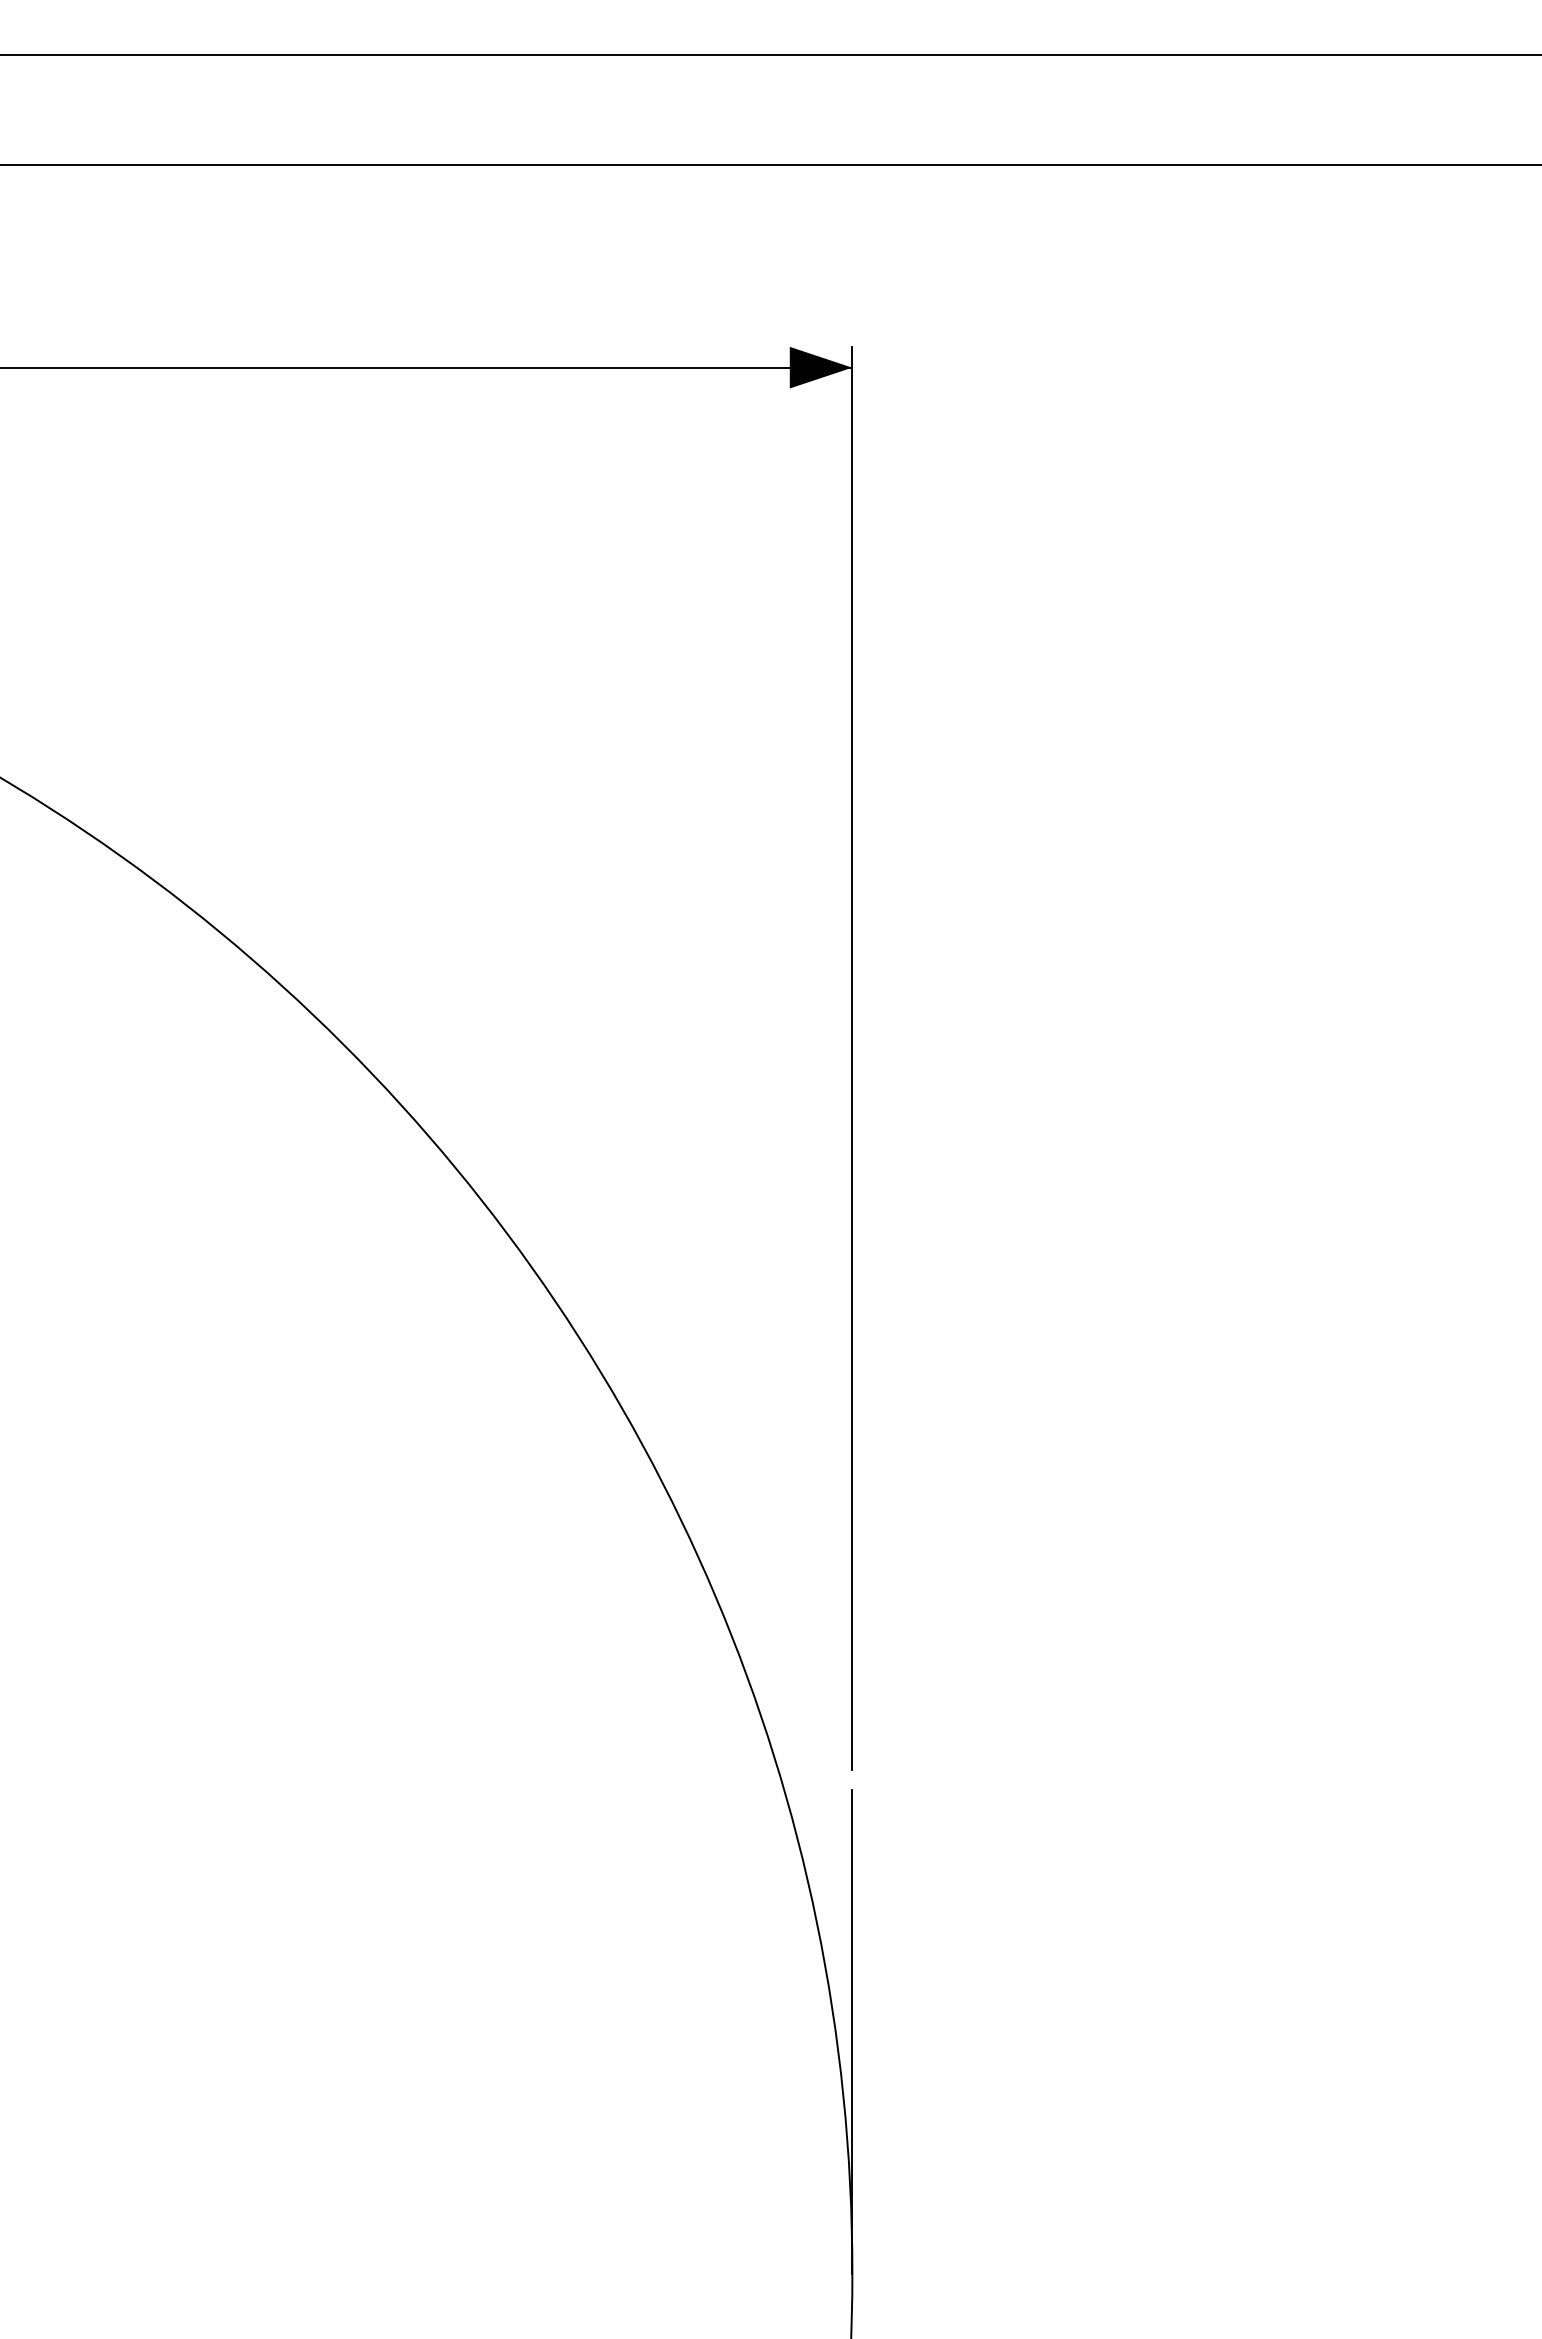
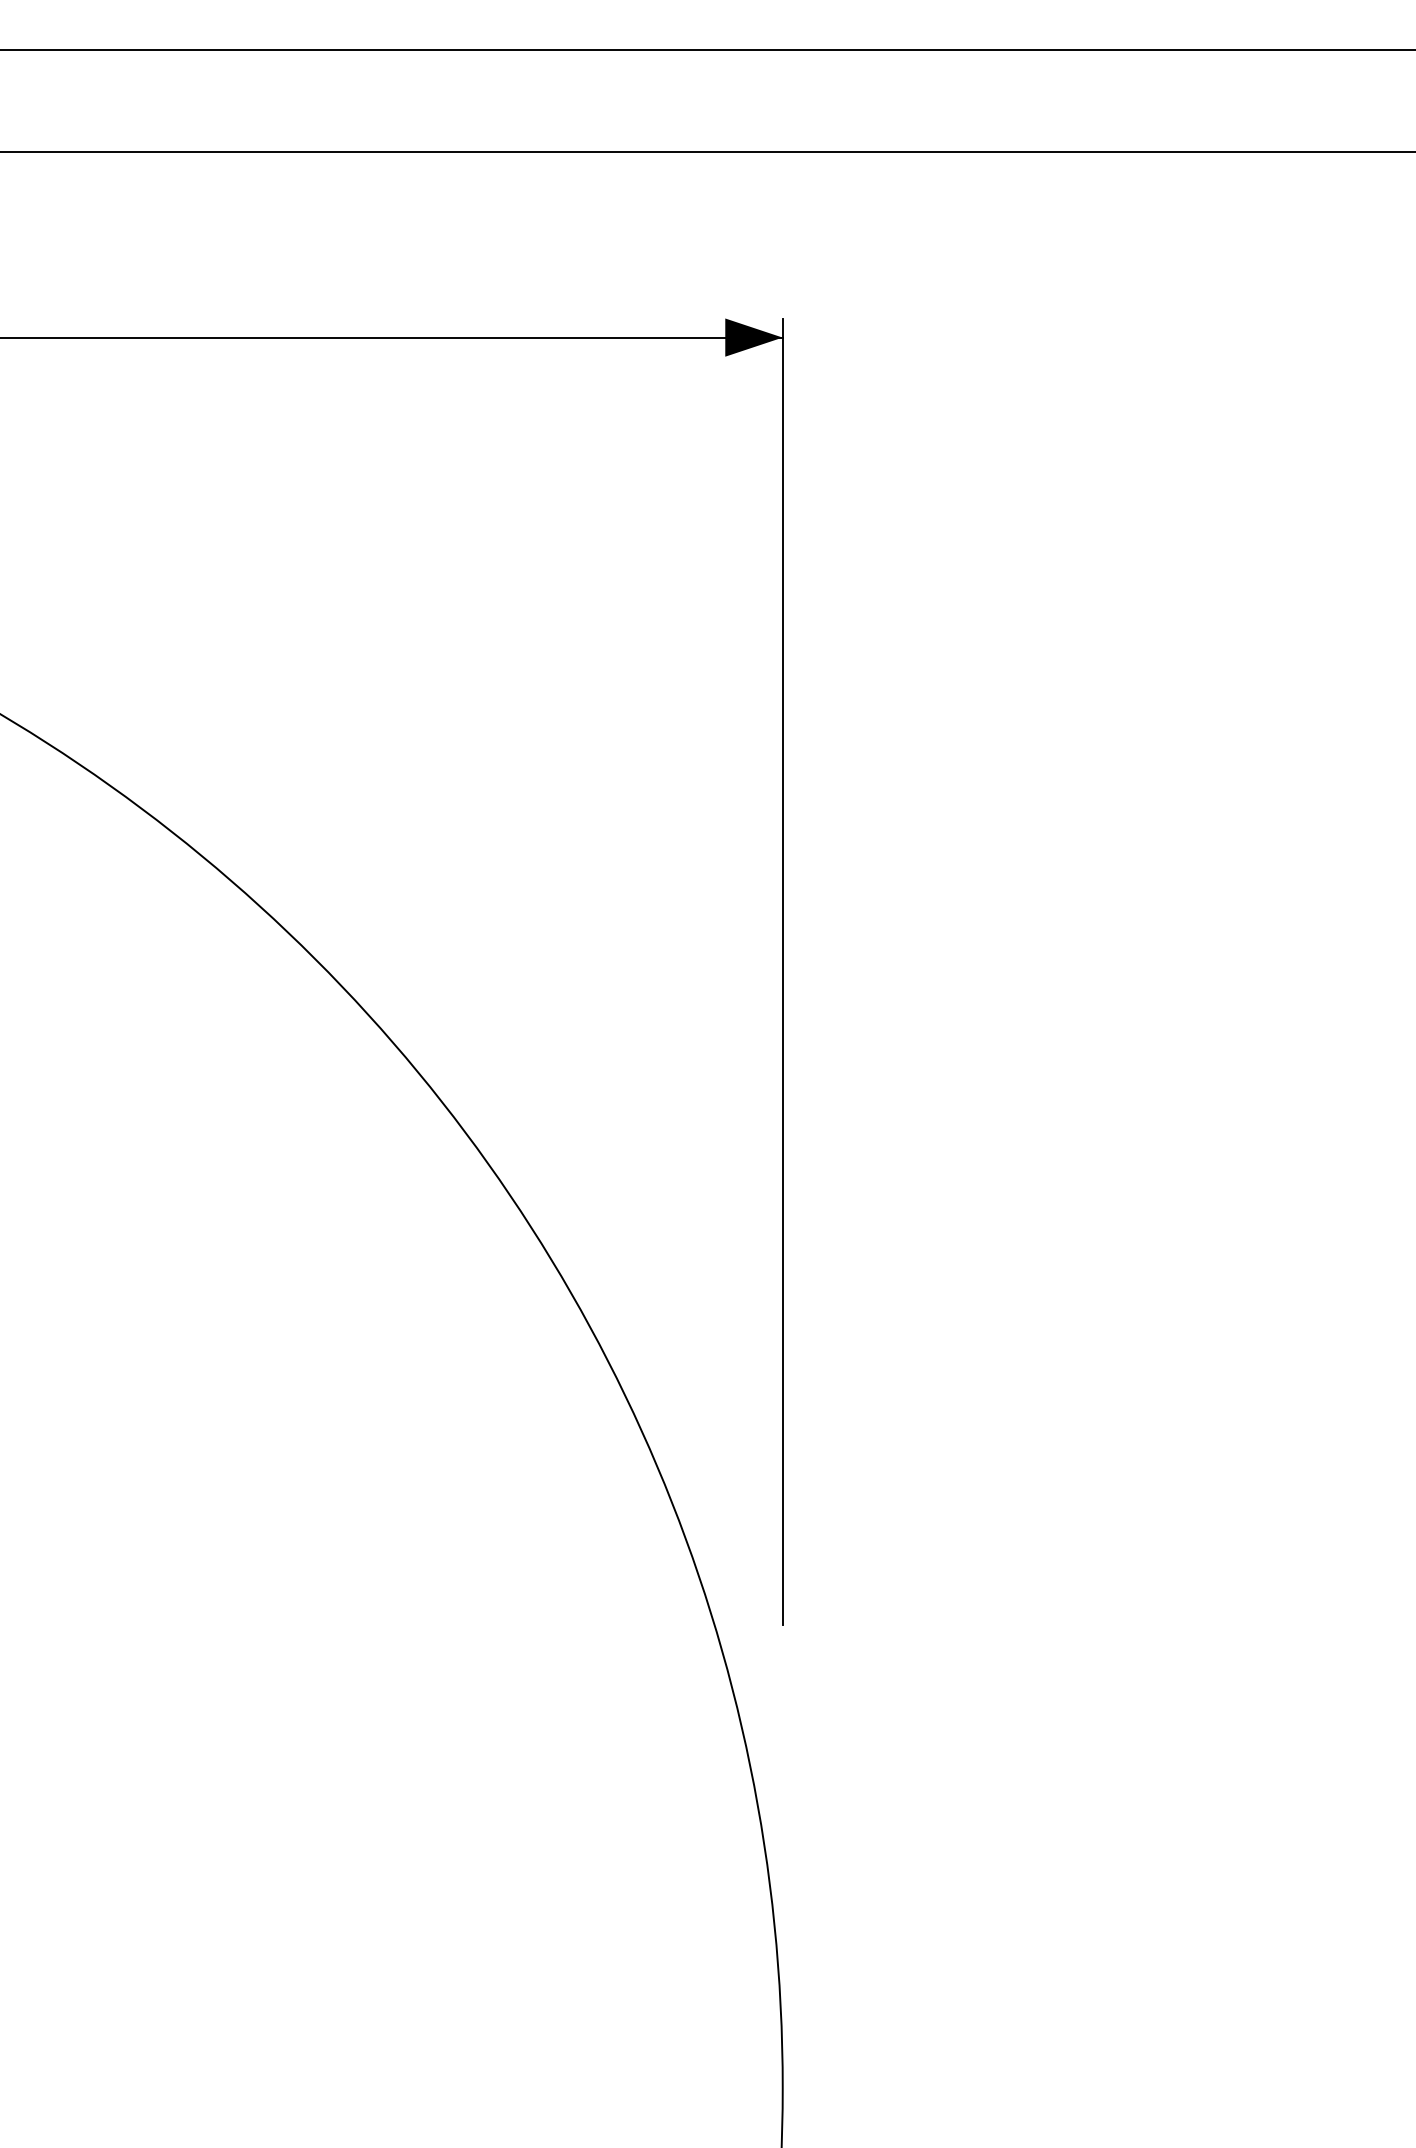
line: (852, 2031) -> (782, 1865), removed

